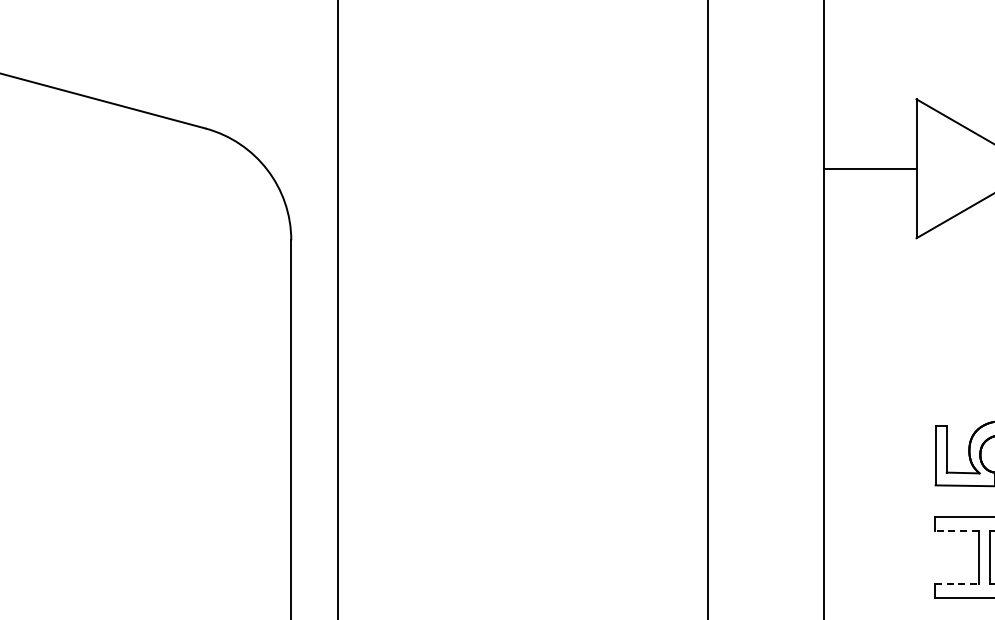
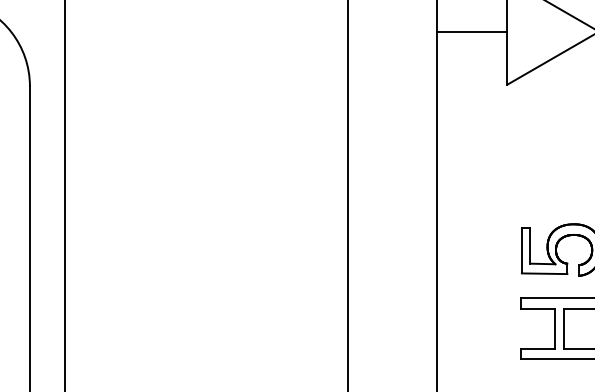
line: (956, 531) -> (537, 308), dashed -> solid
line: (956, 583) -> (537, 348), dashed -> solid

